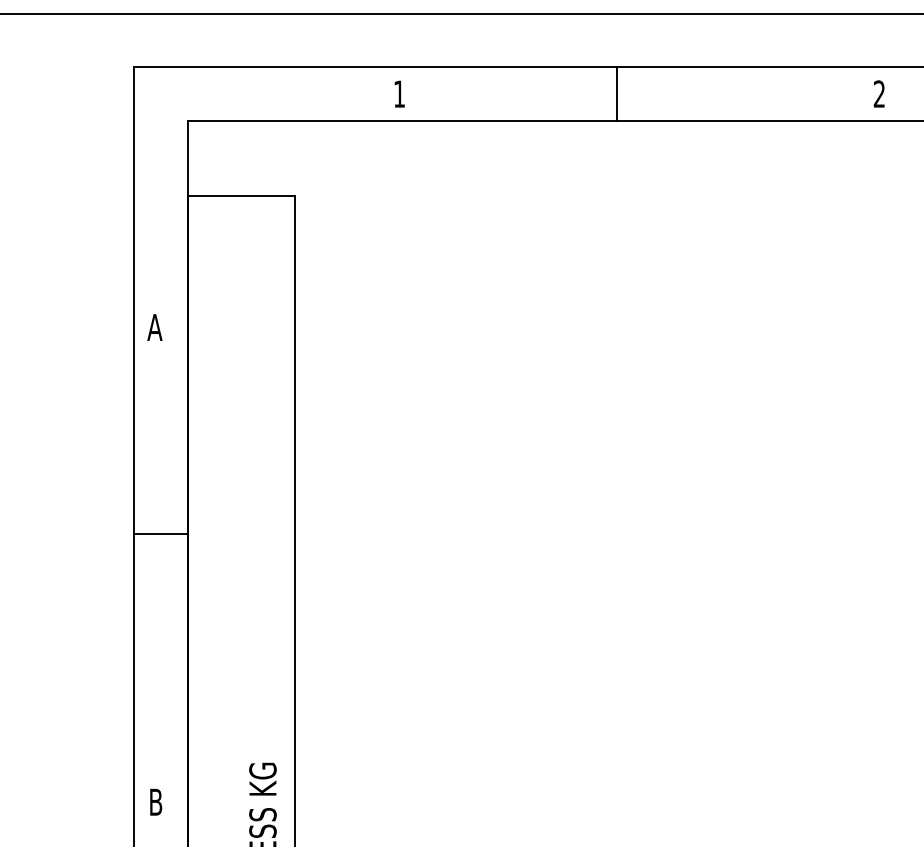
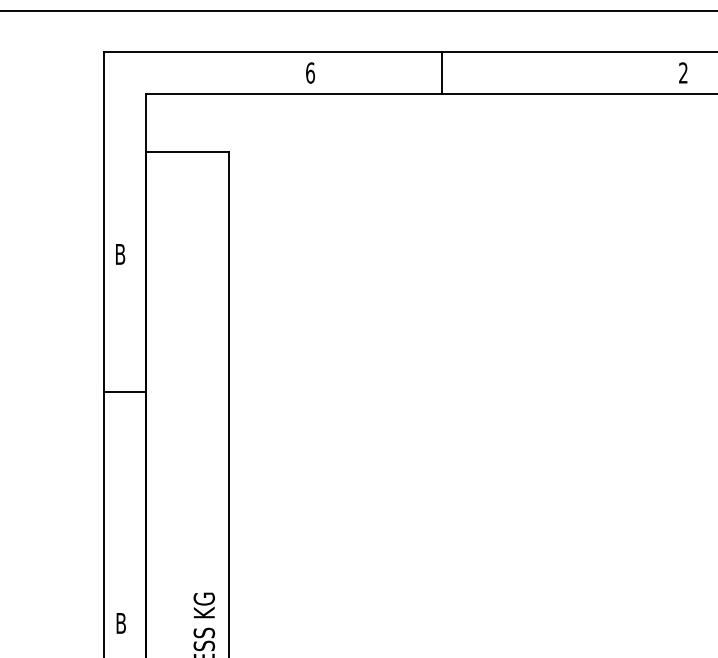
text: (399, 93) -> (310, 72), 1 -> 6
line: (617, 94) -> (442, 73), moved
text: (154, 327) -> (120, 254), A -> B
line: (160, 534) -> (124, 391), moved

